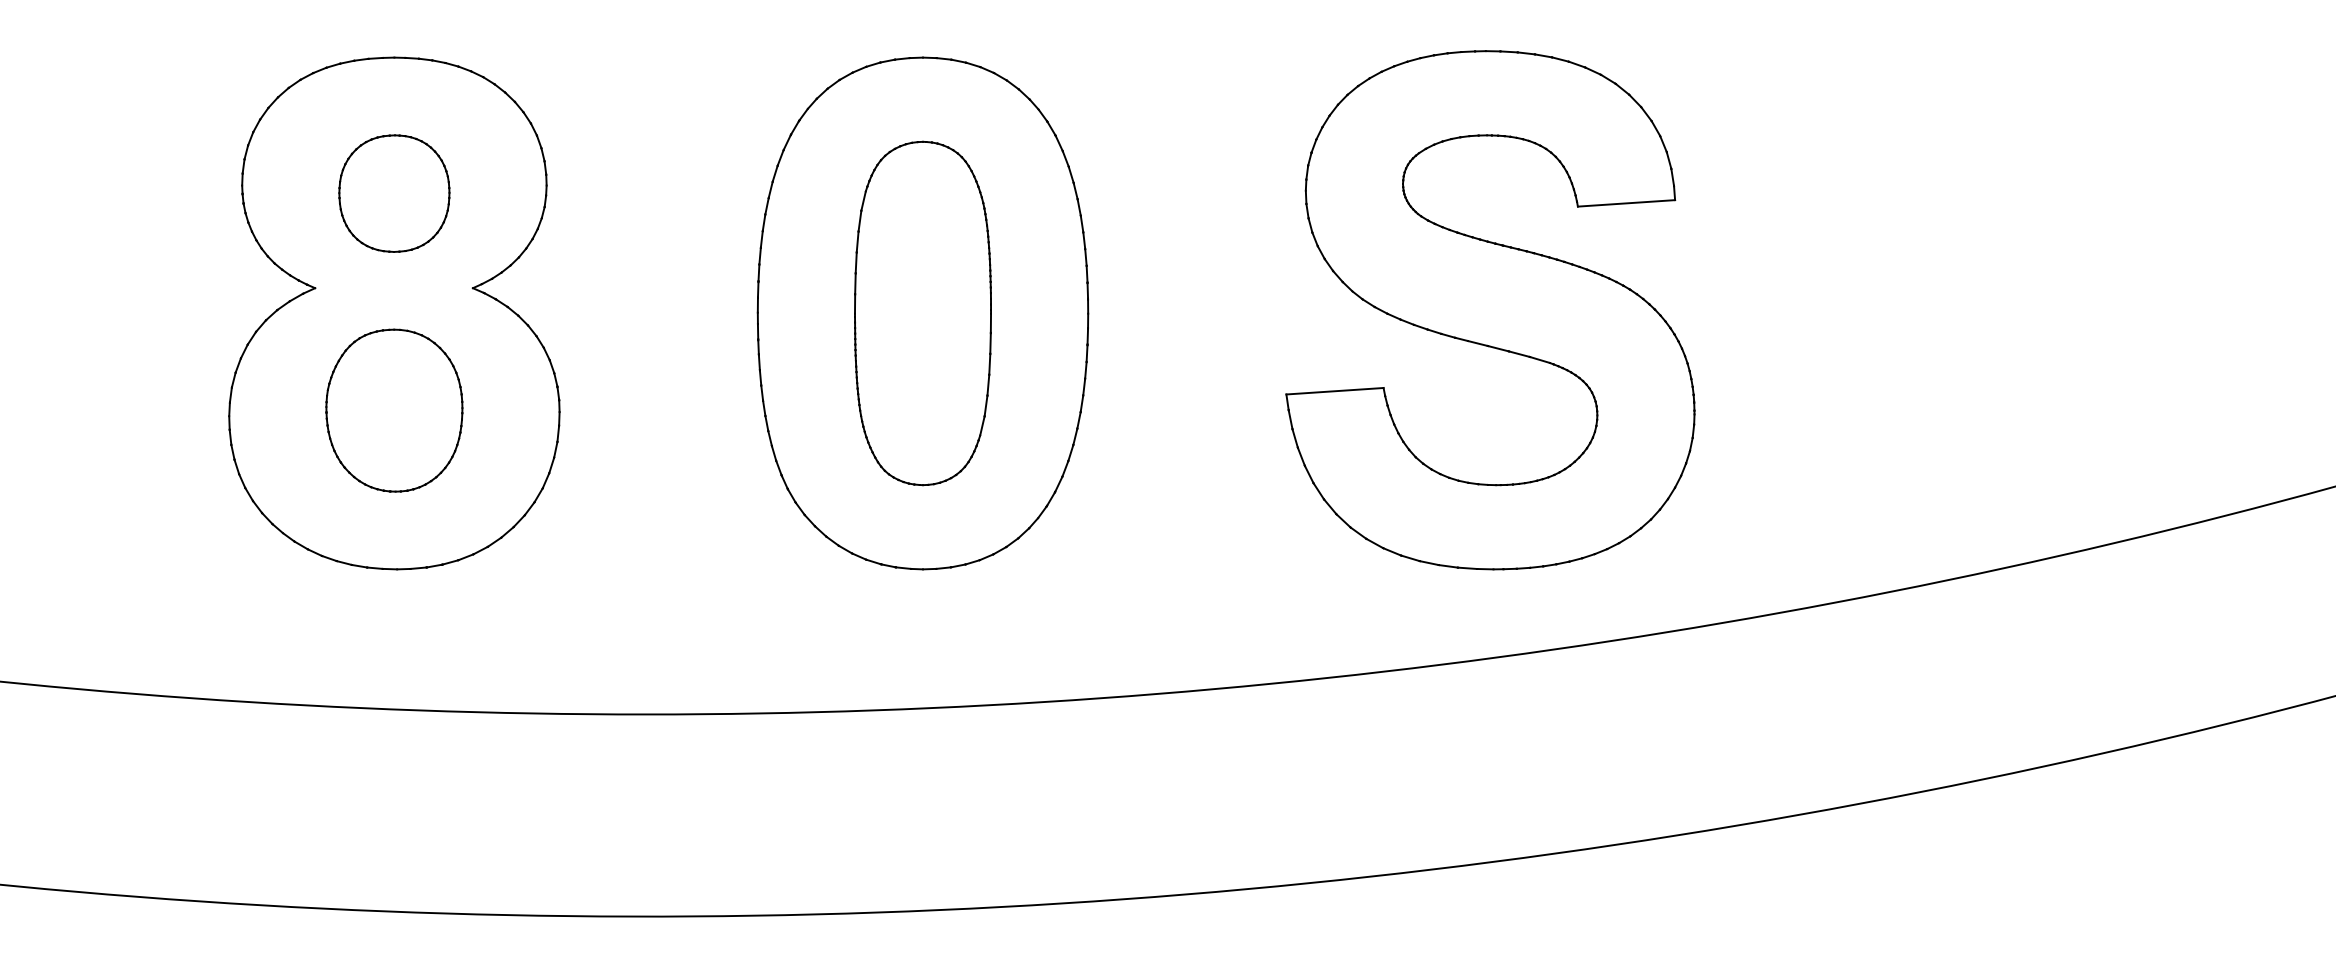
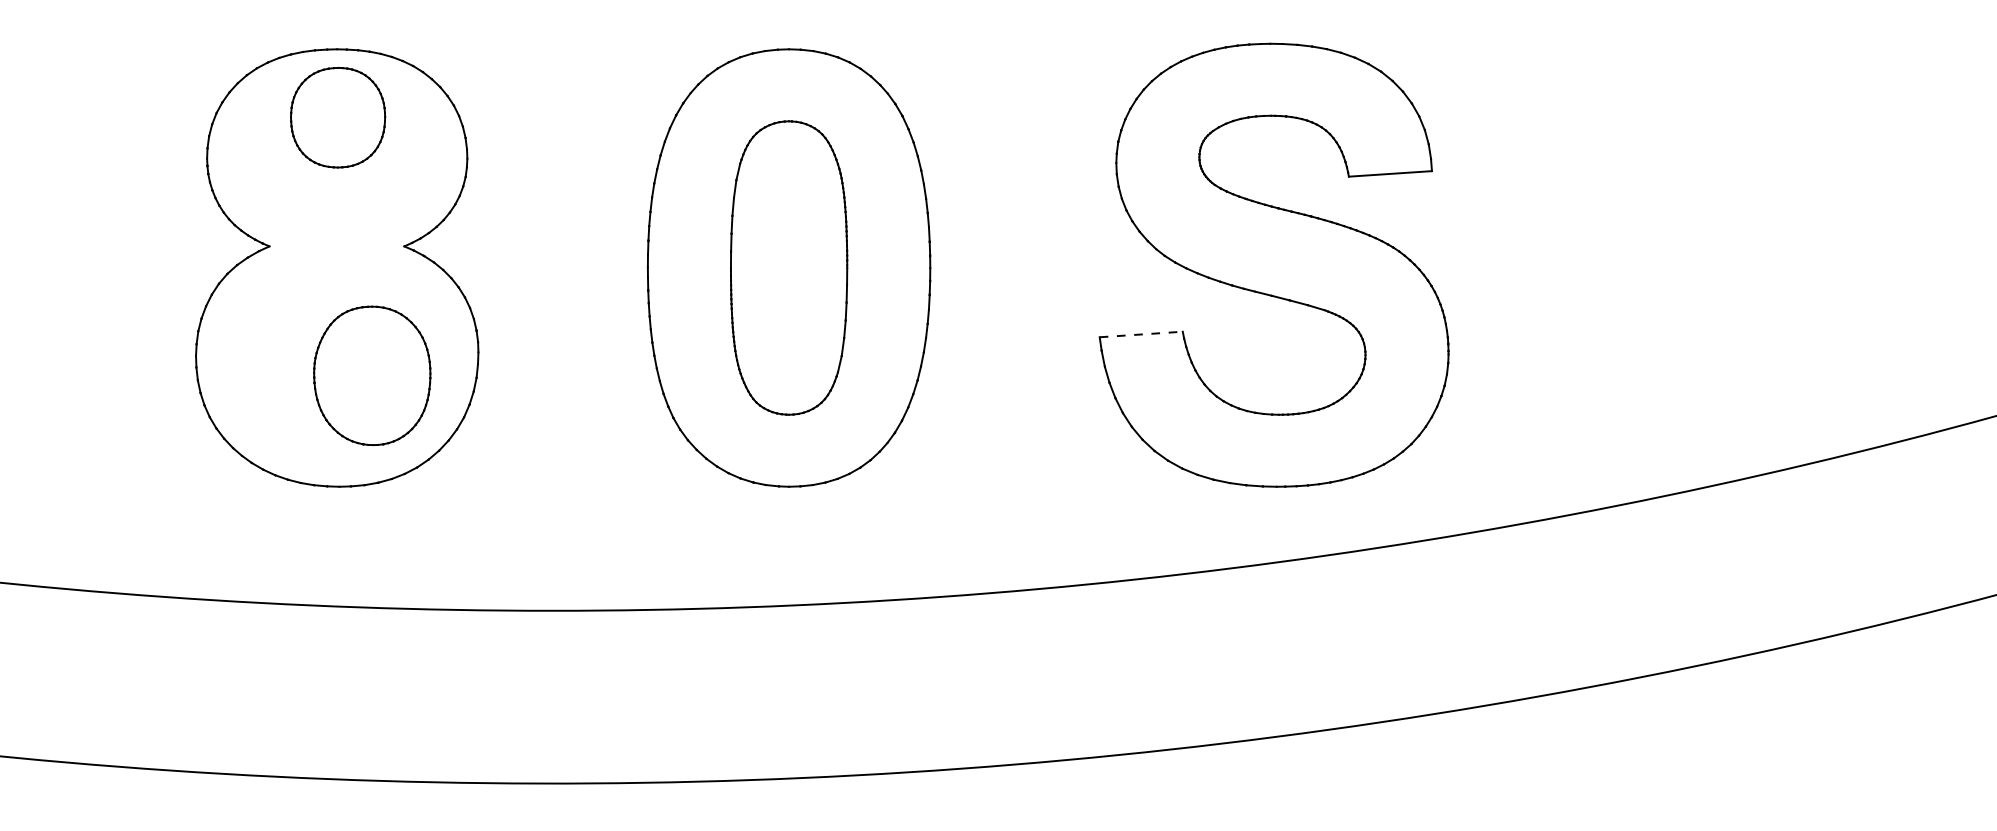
part: (394, 193) -> (338, 117), moved
line: (1335, 391) -> (1141, 334), solid -> dashed
part: (394, 410) -> (372, 375), moved

